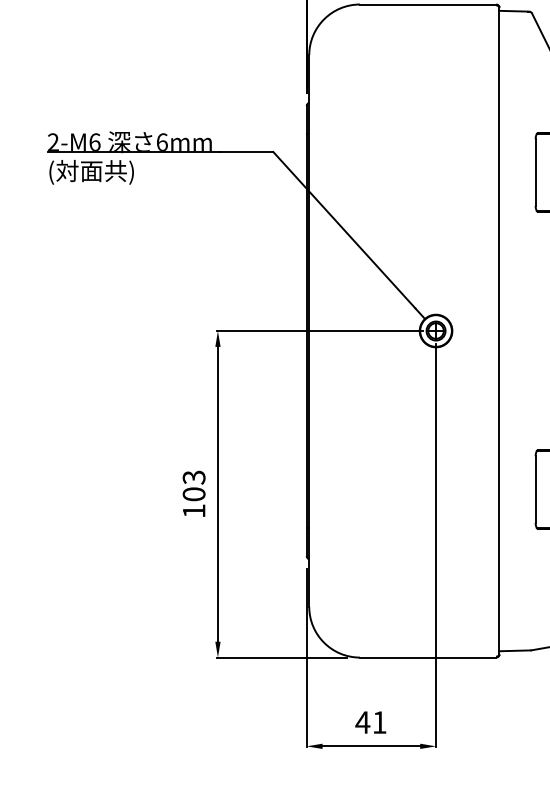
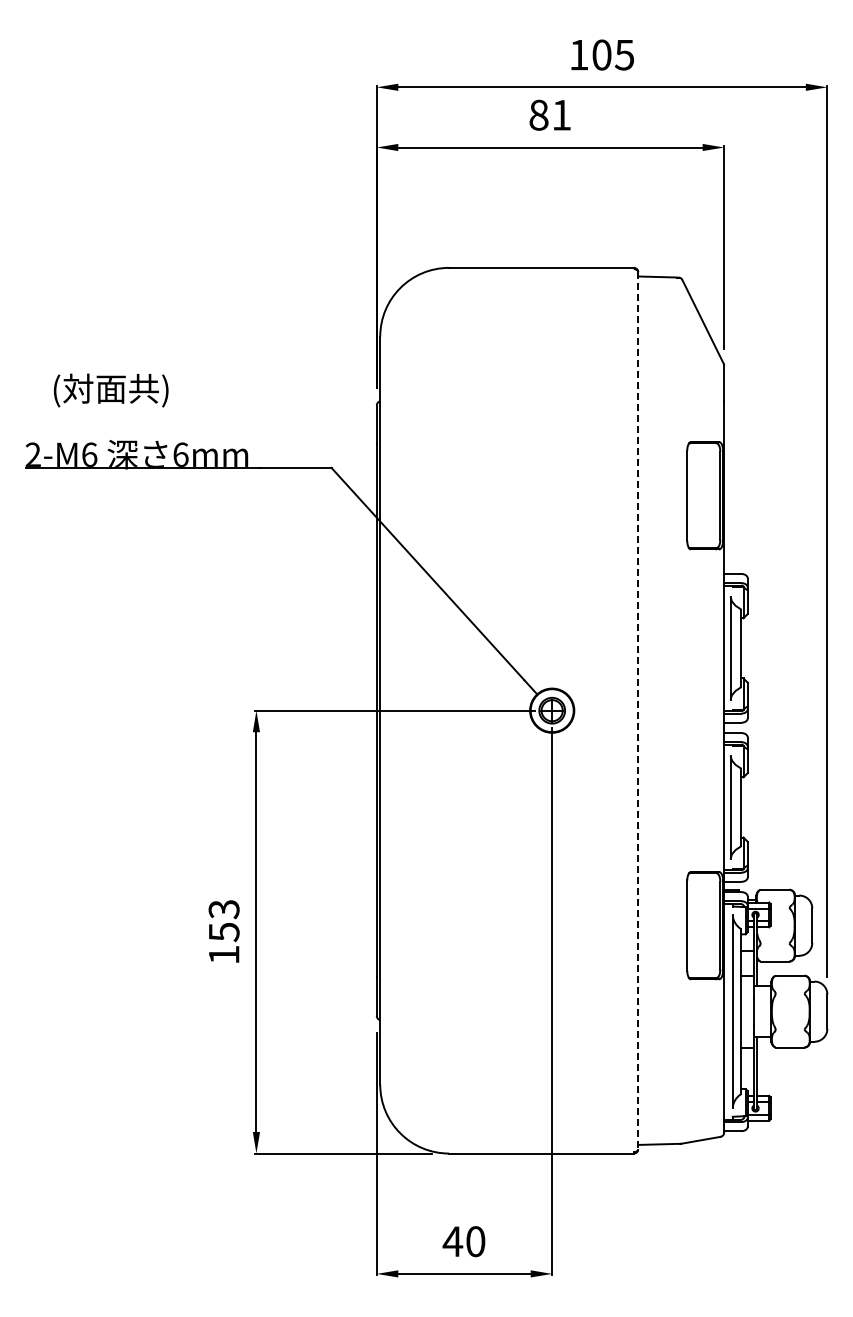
text: (91, 172) -> (111, 390), moved
line: (499, 330) -> (638, 710), solid -> dashed
text: (193, 494) -> (223, 932), 103 -> 153
text: (379, 722) -> (475, 1241), 41 -> 40

